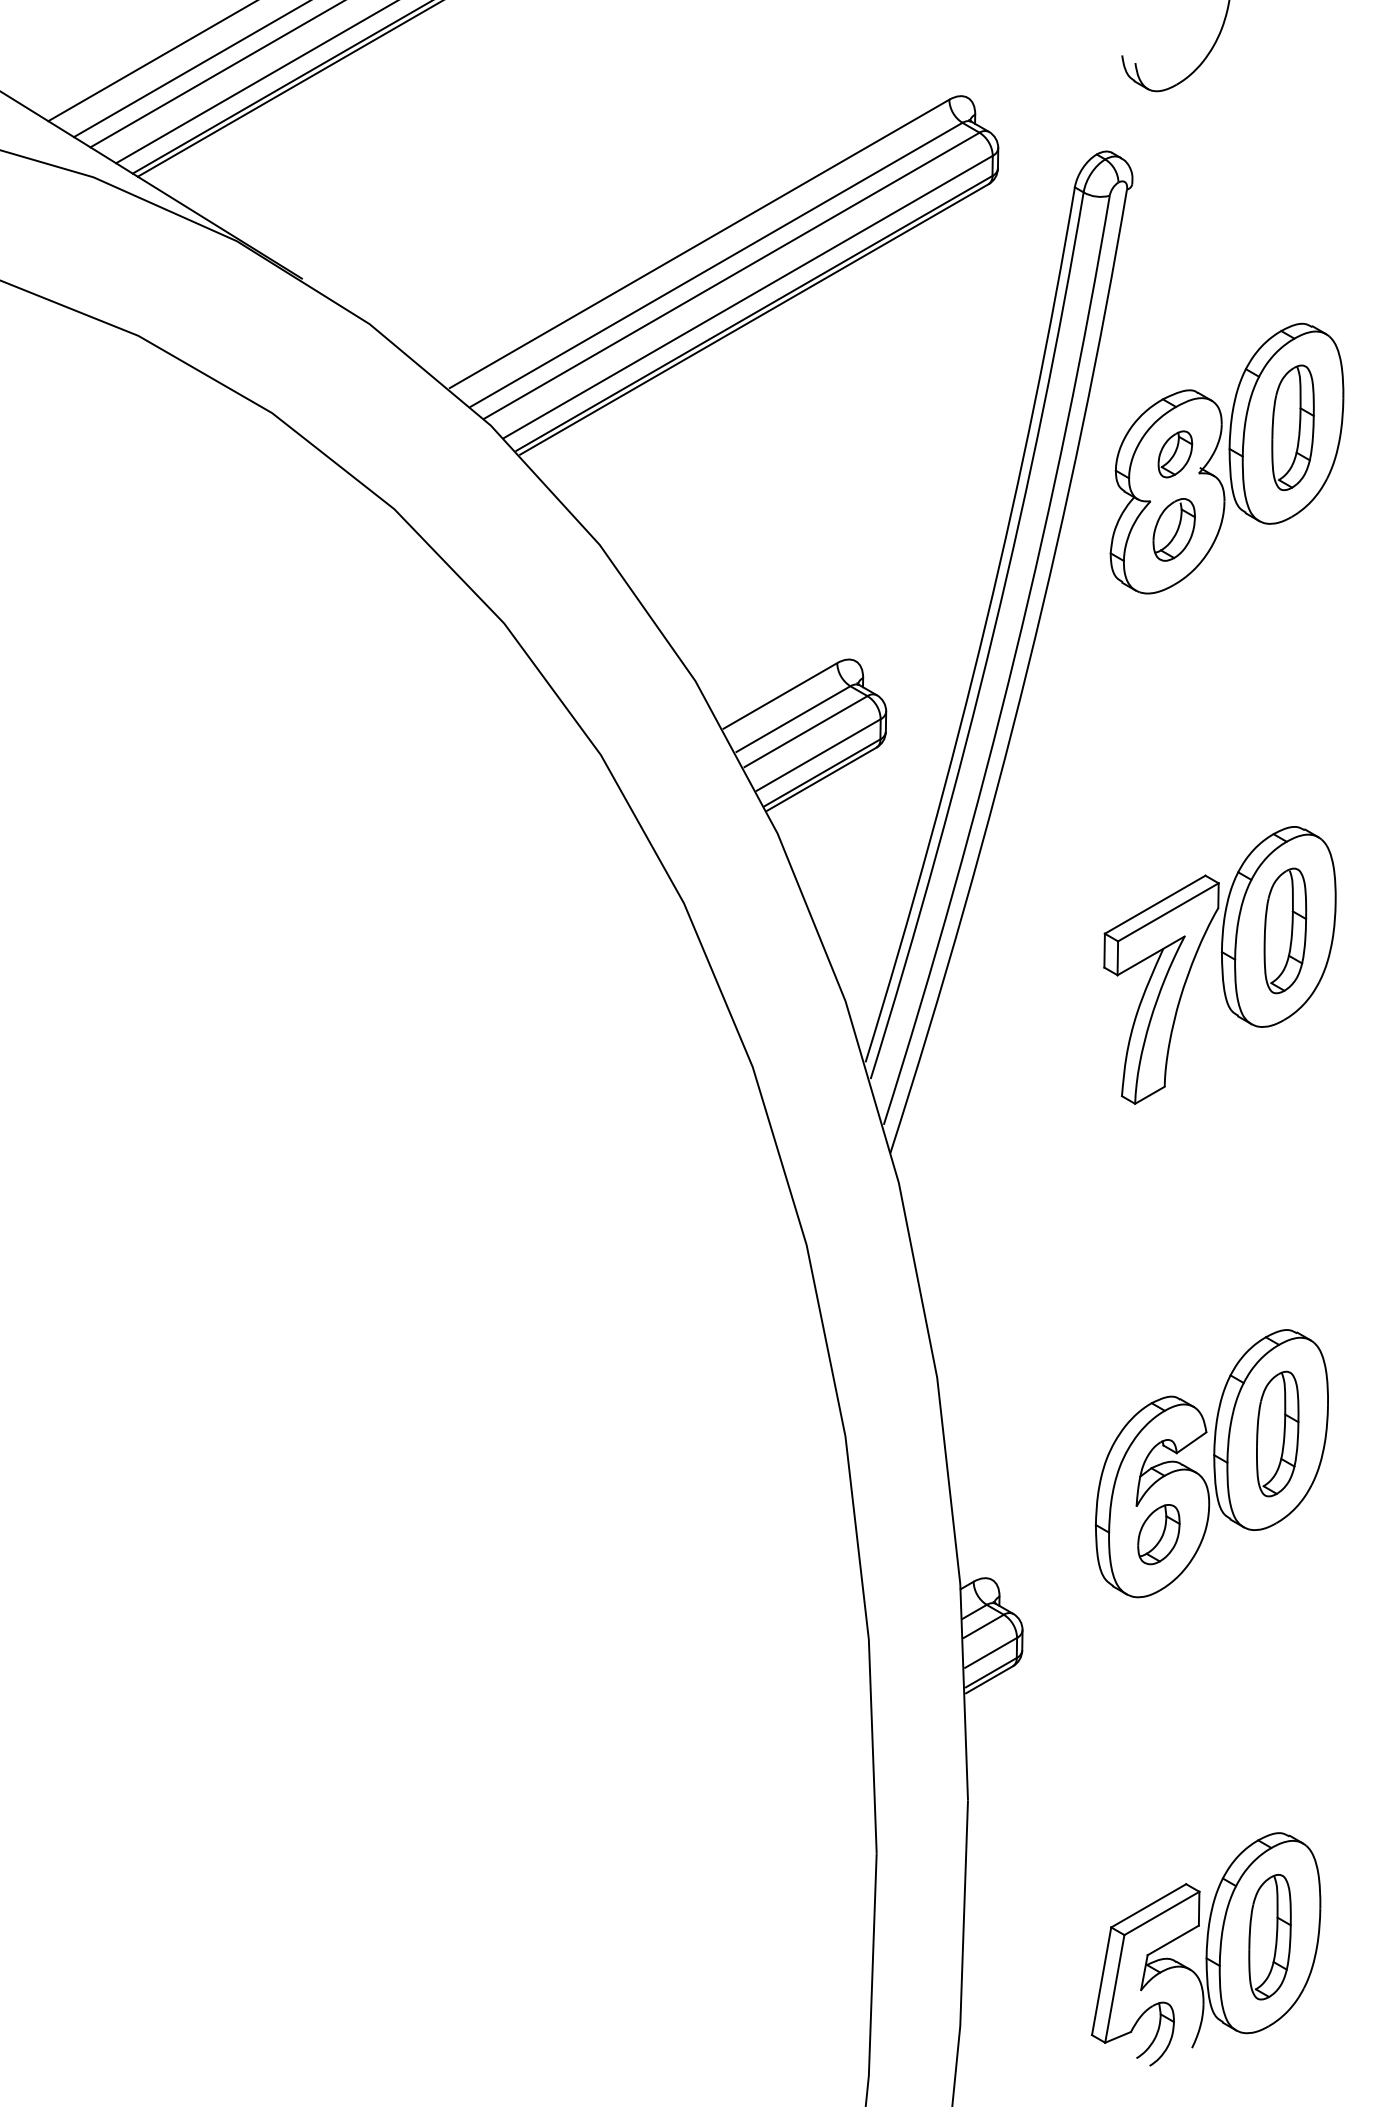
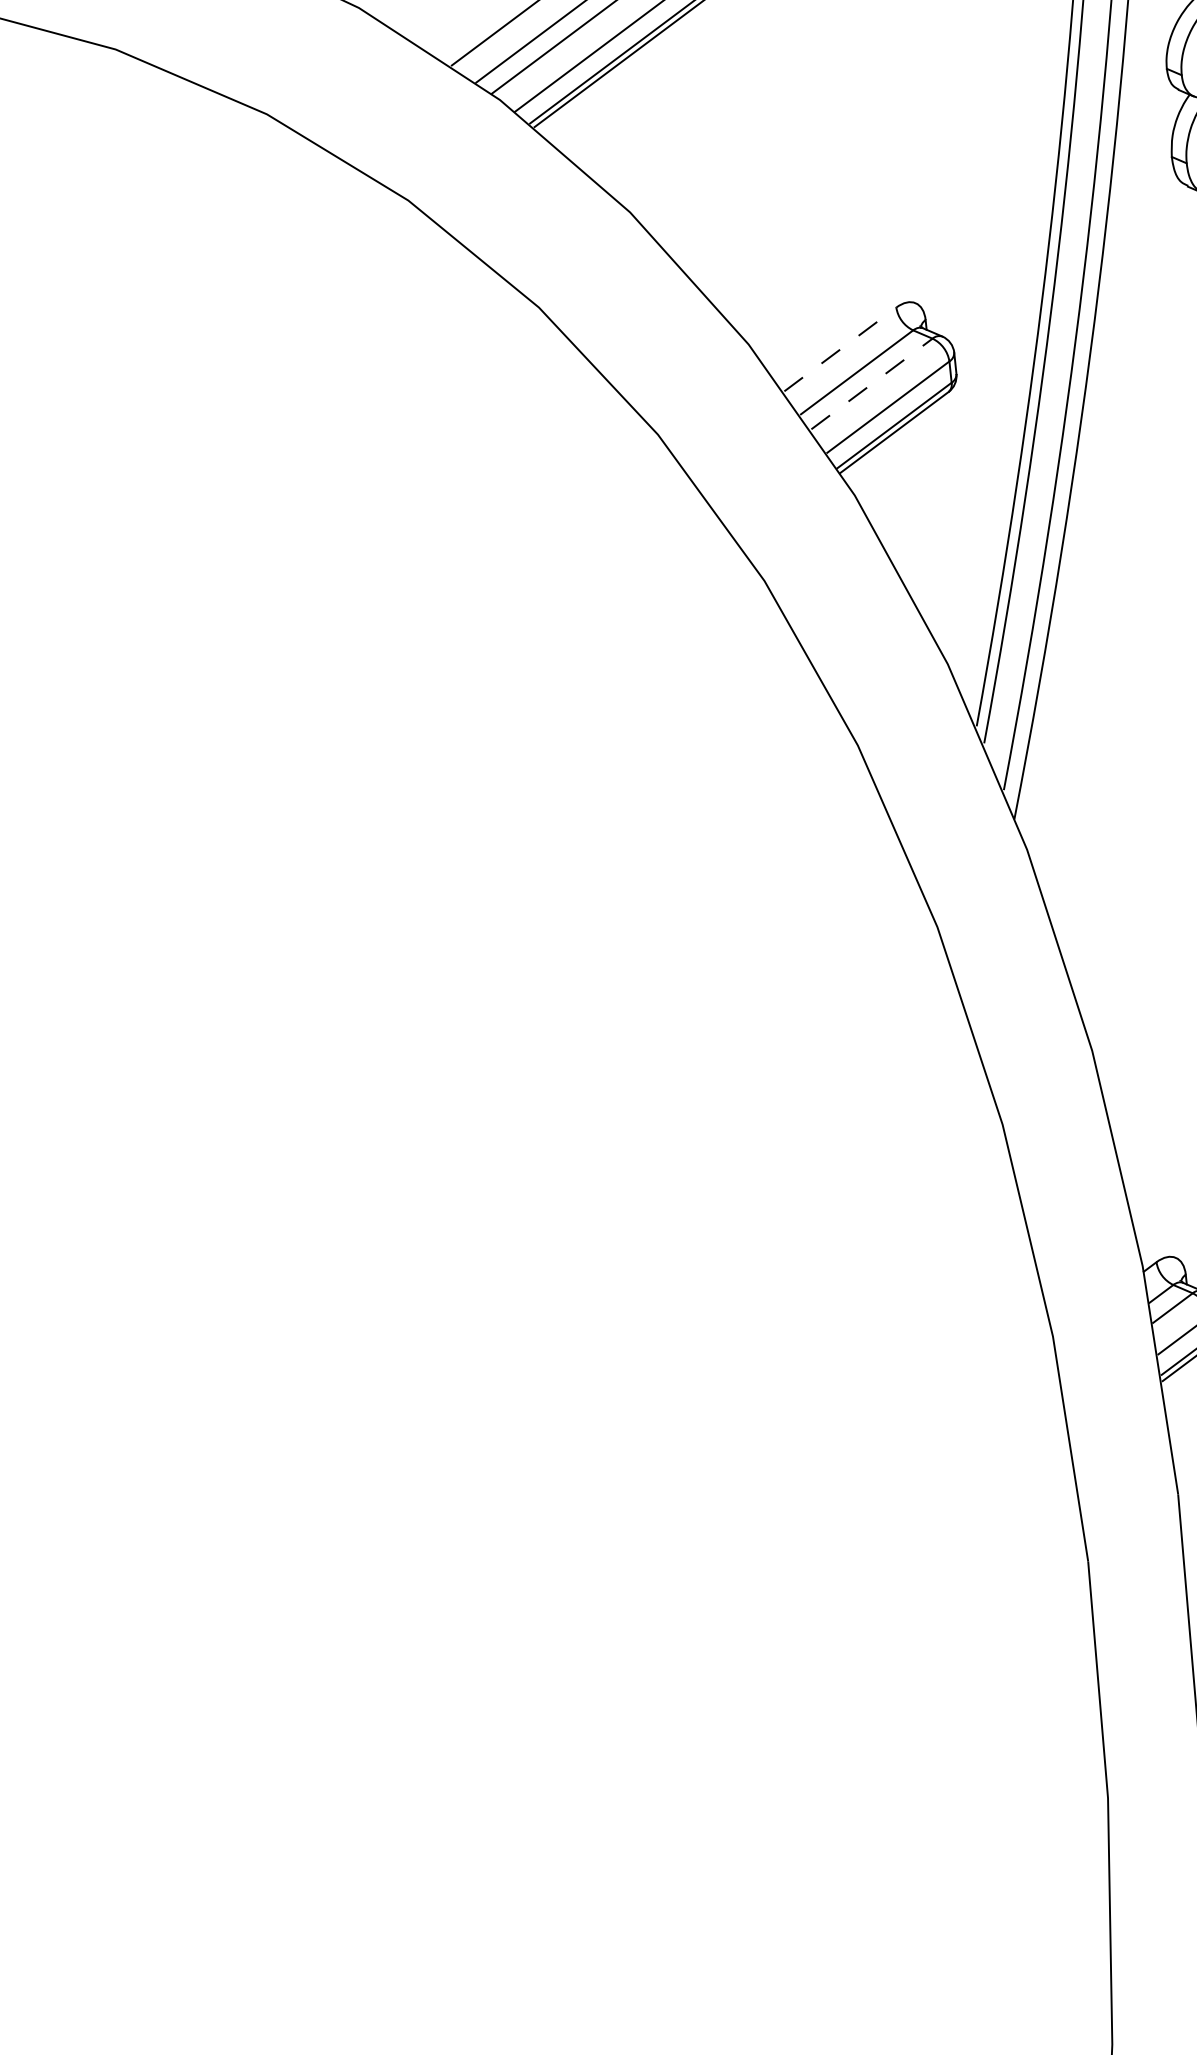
line: (780, 695) -> (840, 348), solid -> dashed
line: (806, 731) -> (872, 383), solid -> dashed

